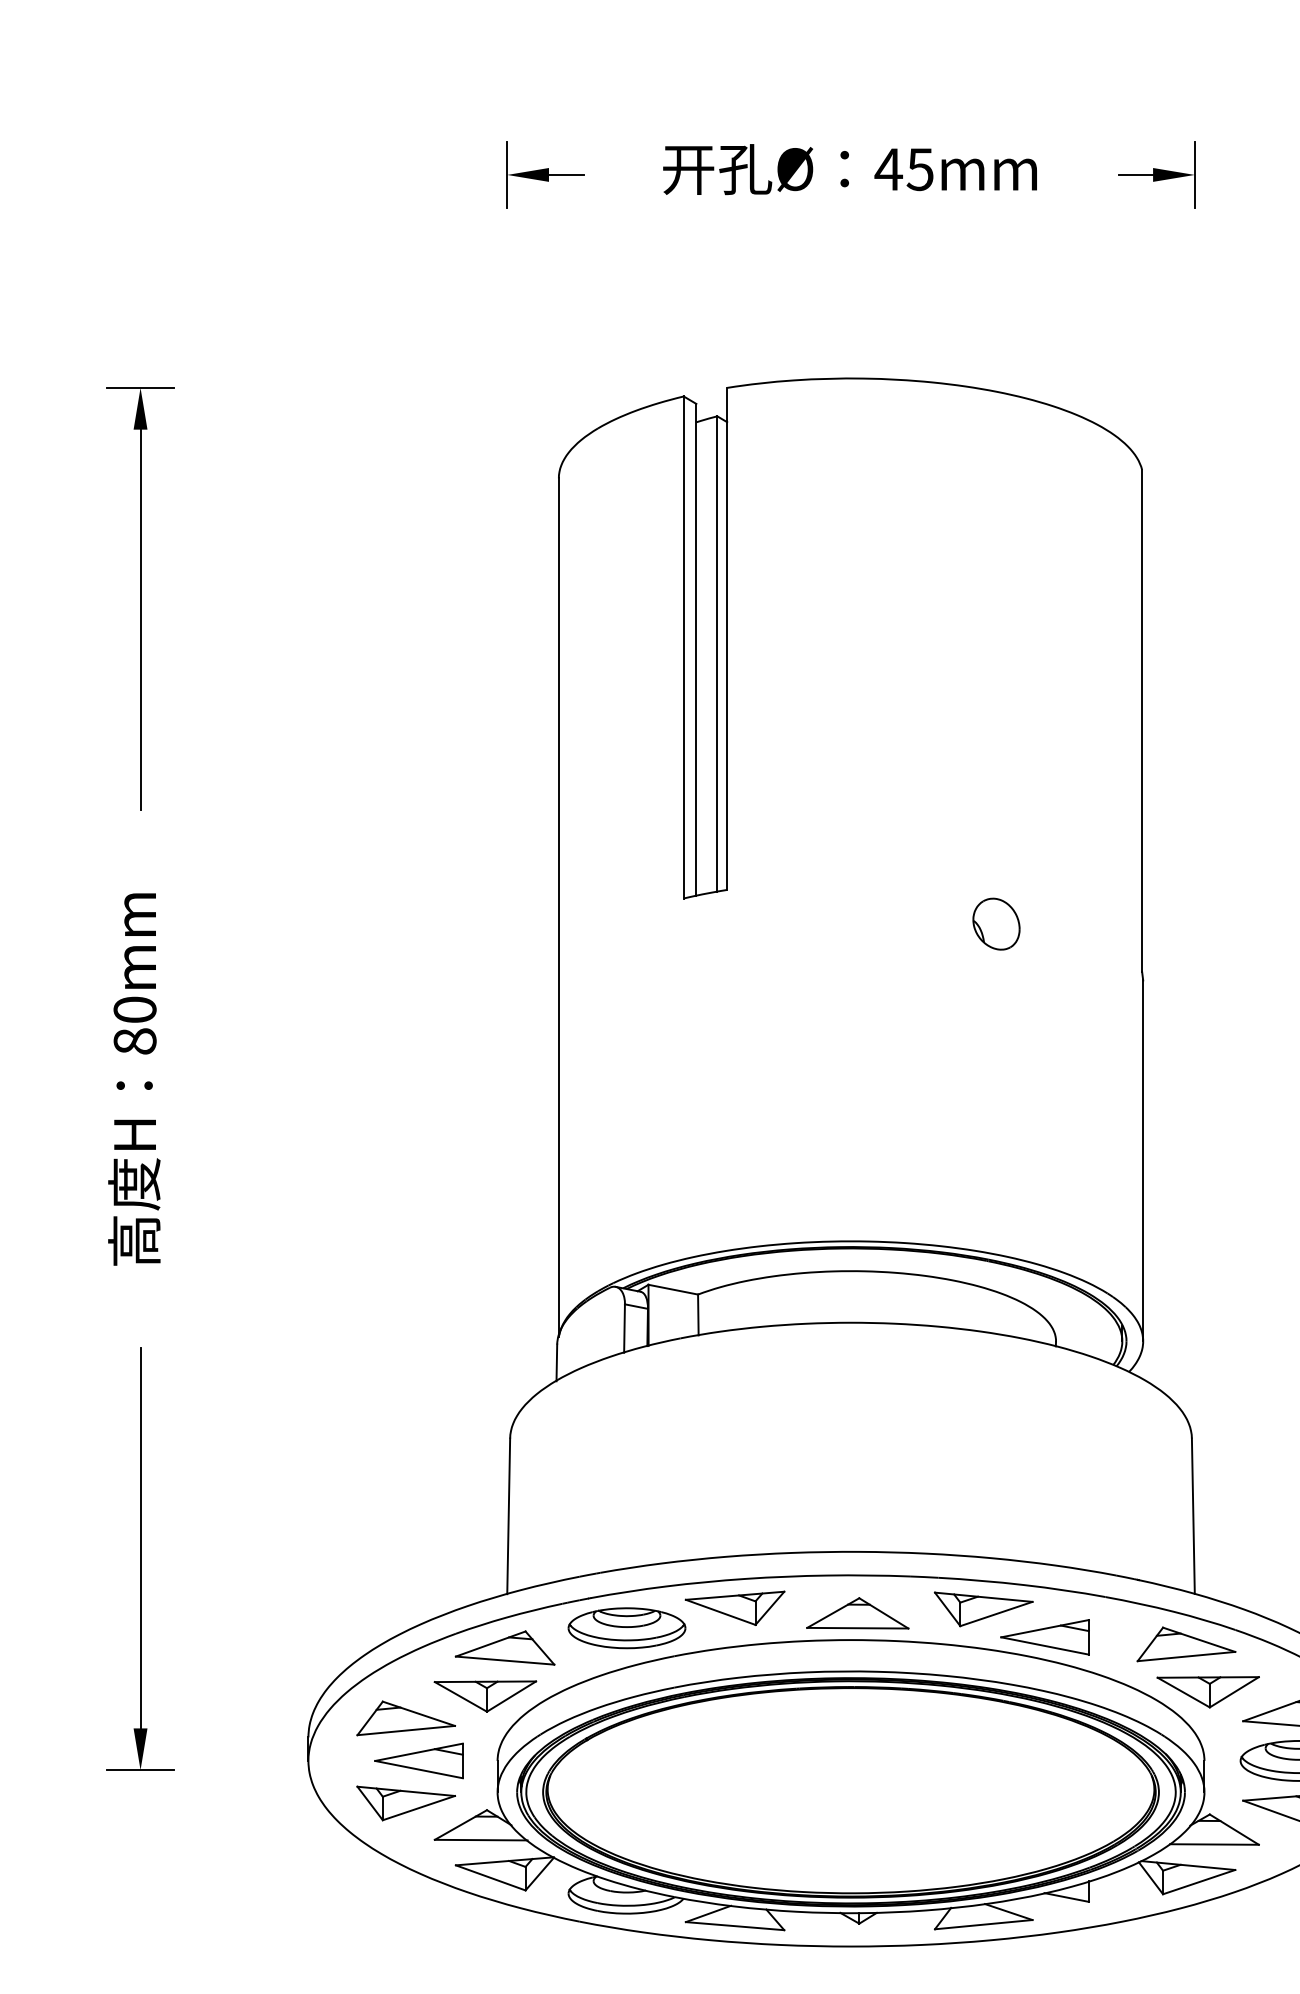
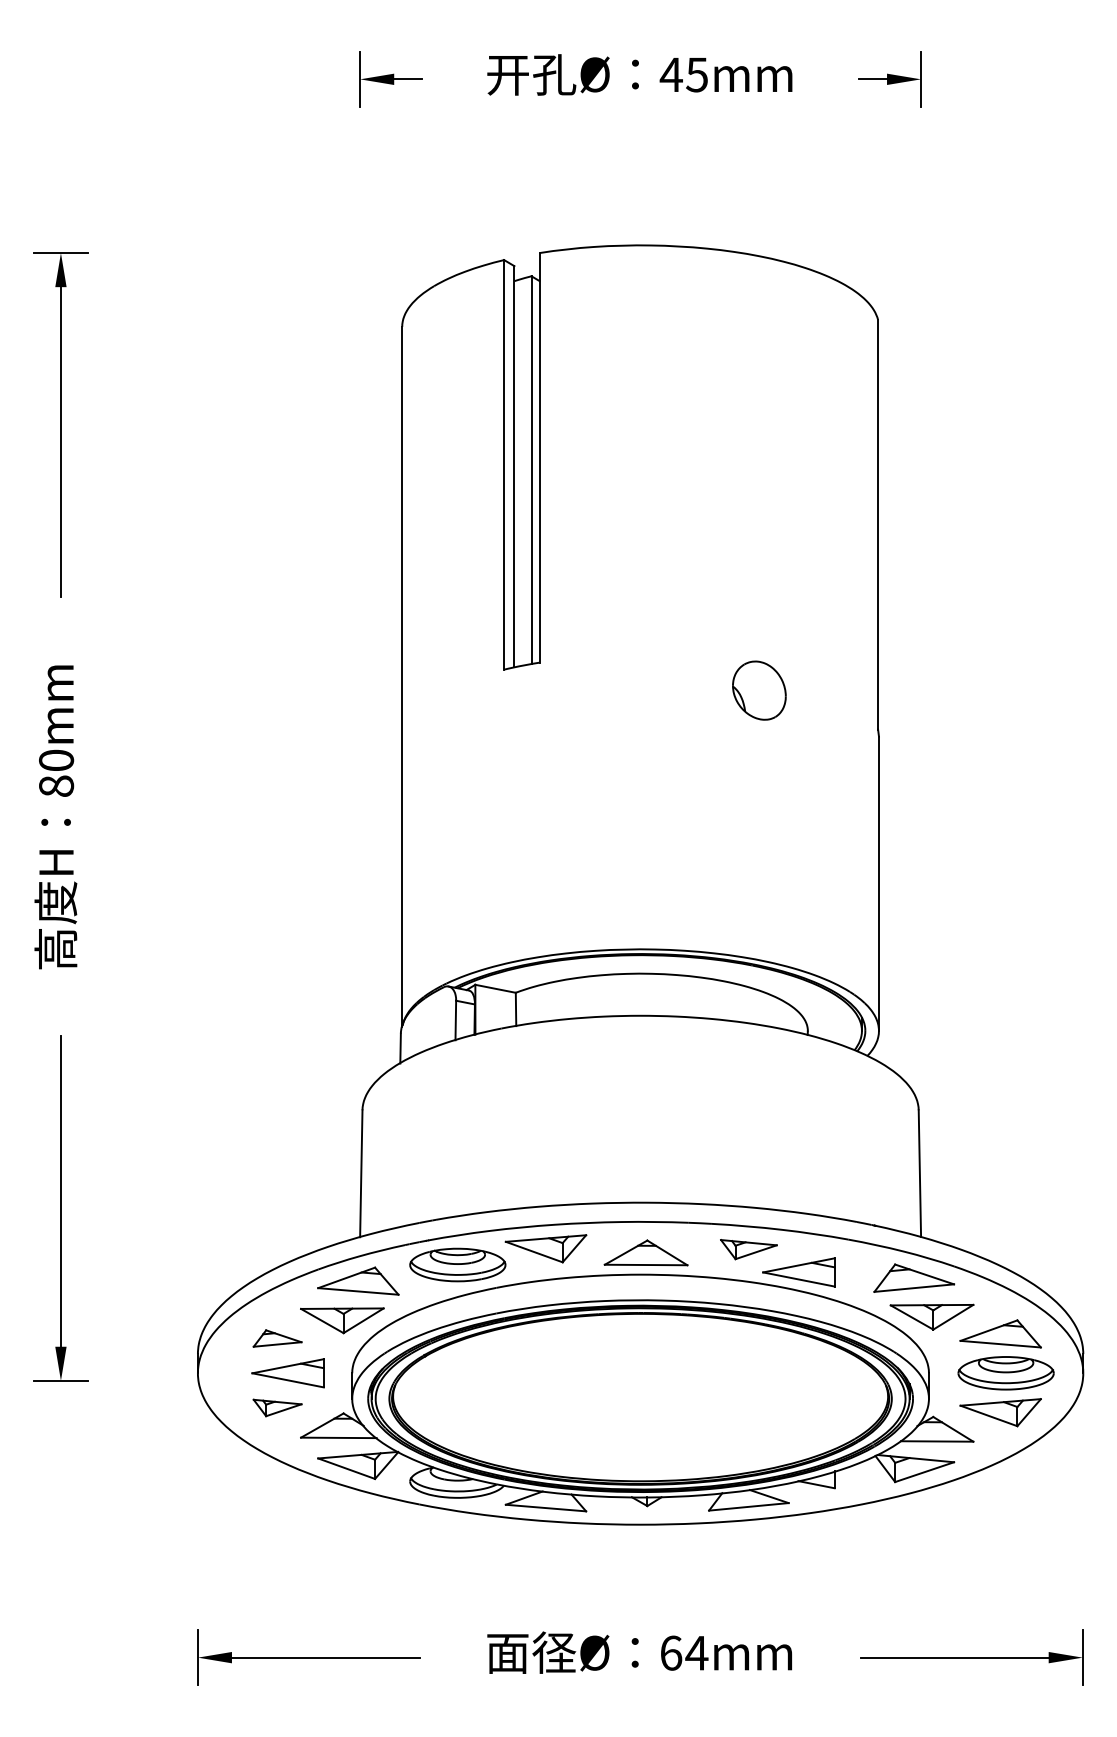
part: (995, 924) -> (758, 690), size x1.4
part: (983, 1609) -> (748, 1249), size x0.7
part: (405, 1718) -> (277, 1338), size x0.6
part: (405, 1802) -> (277, 1407), size x0.6

